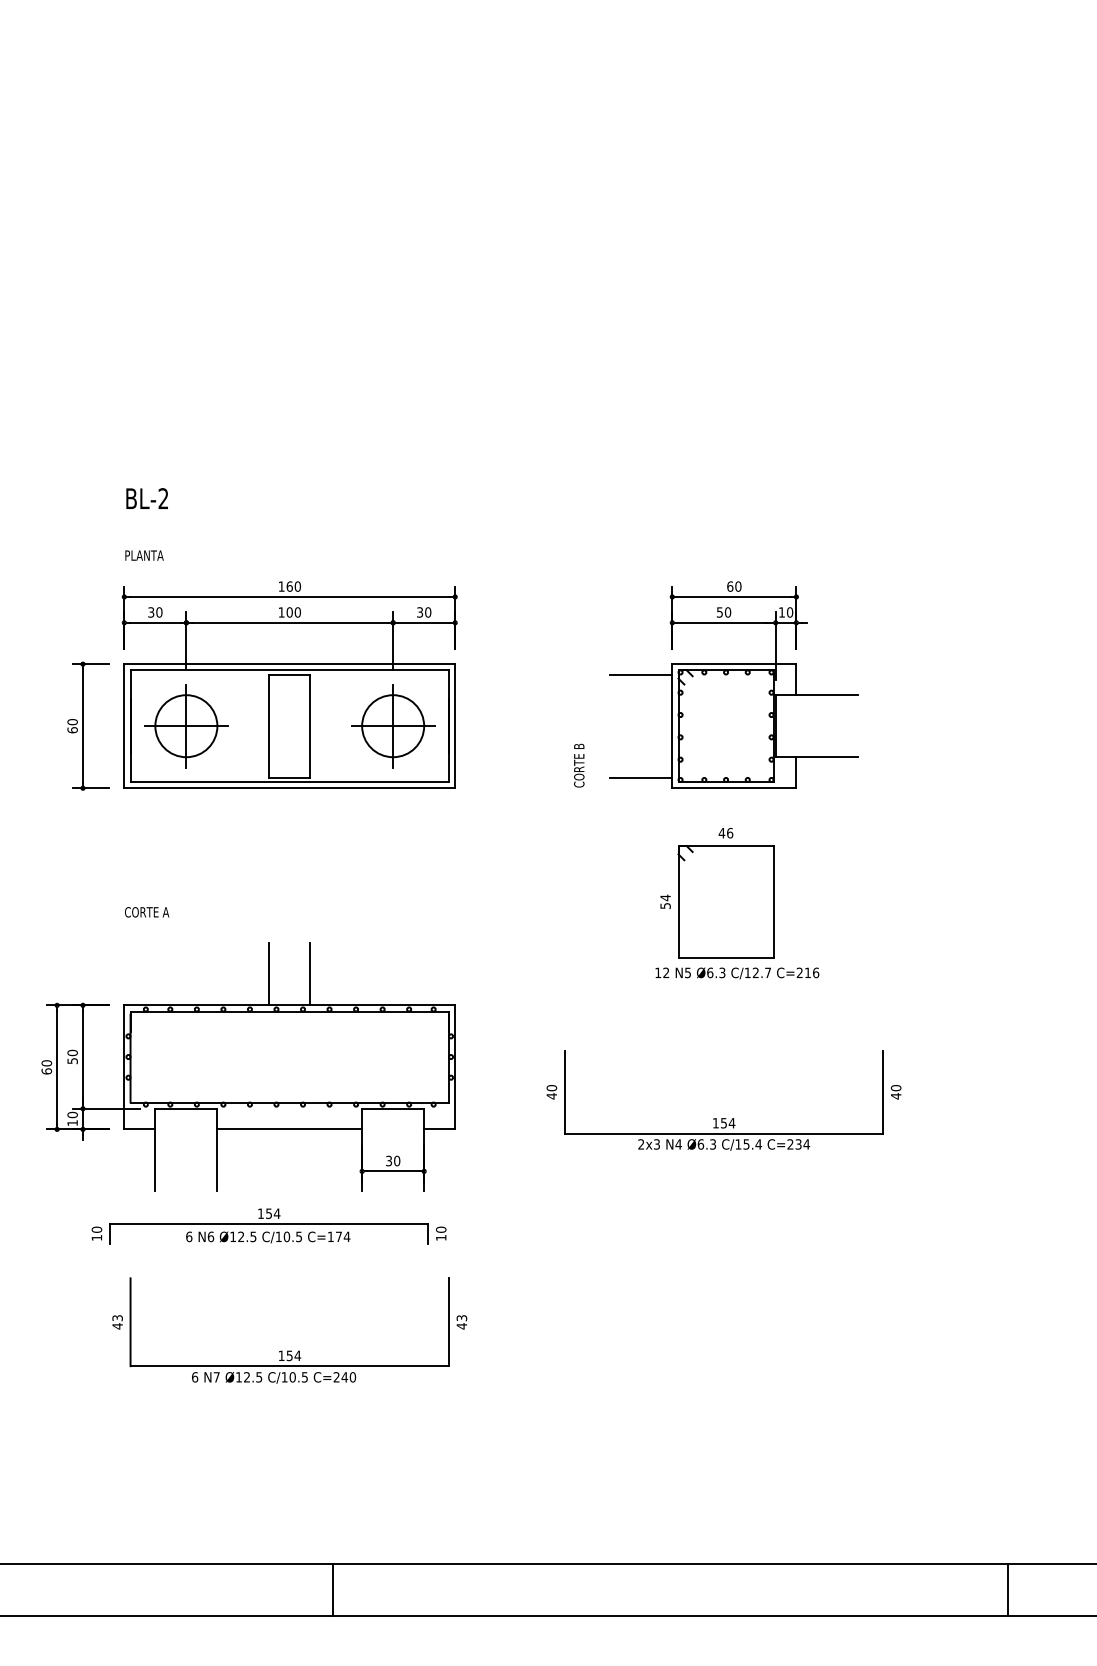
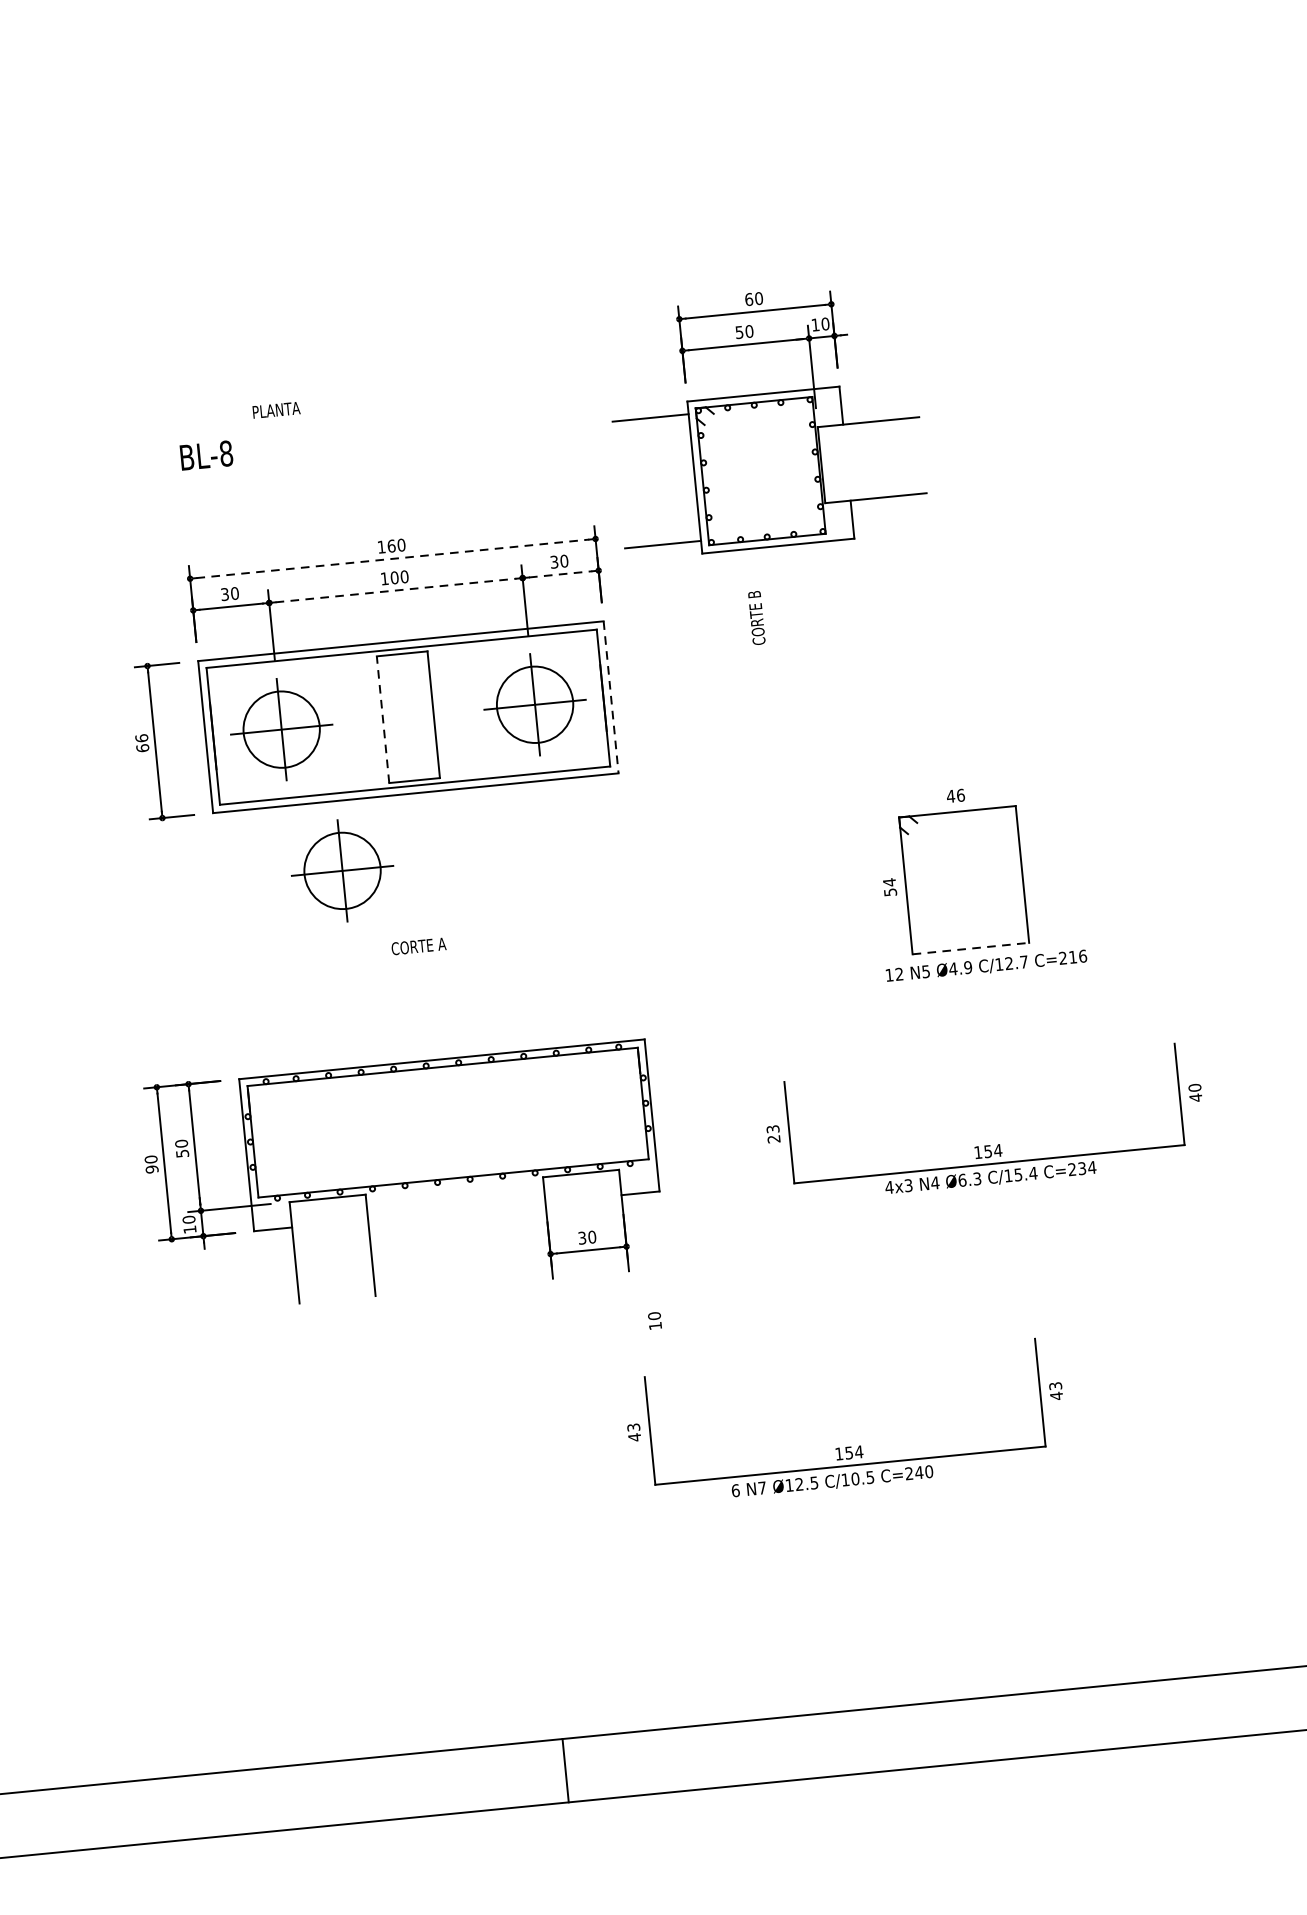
text: (163, 498) -> (226, 453), BL-2 -> BL-8
text: (144, 555) -> (276, 410), moved
line: (290, 596) -> (393, 558), solid -> dashed
line: (290, 622) -> (396, 590), solid -> dashed
line: (424, 622) -> (561, 573), solid -> dashed
part: (733, 684) -> (764, 419), moved
text: (72, 721) -> (141, 737), 60 -> 66
line: (269, 726) -> (383, 720), solid -> dashed
line: (455, 726) -> (611, 697), solid -> dashed
text: (579, 765) -> (757, 617), moved
part: (224, 845) -> (342, 871), added
text: (147, 912) -> (419, 946), moved
line: (726, 957) -> (971, 948), solid -> dashed
text: (715, 972) -> (959, 967), Ø6.3 -> Ø4.9
line: (269, 974) -> (413, 1023), removed
line: (310, 974) -> (463, 1018), removed
text: (46, 1071) -> (151, 1169), 60 -> 90
text: (551, 1092) -> (773, 1134), 40 -> 23
line: (289, 1129) -> (456, 1211), removed
text: (641, 1144) -> (889, 1187), 2x3 -> 4x3
part: (259, 1226) -> (431, 1333), removed
part: (289, 1350) -> (848, 1446), moved

